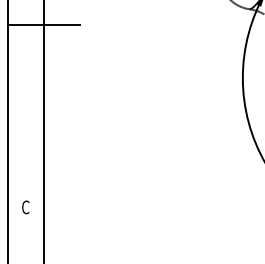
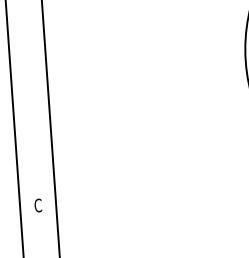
line: (43, 24) -> (43, 21), removed

